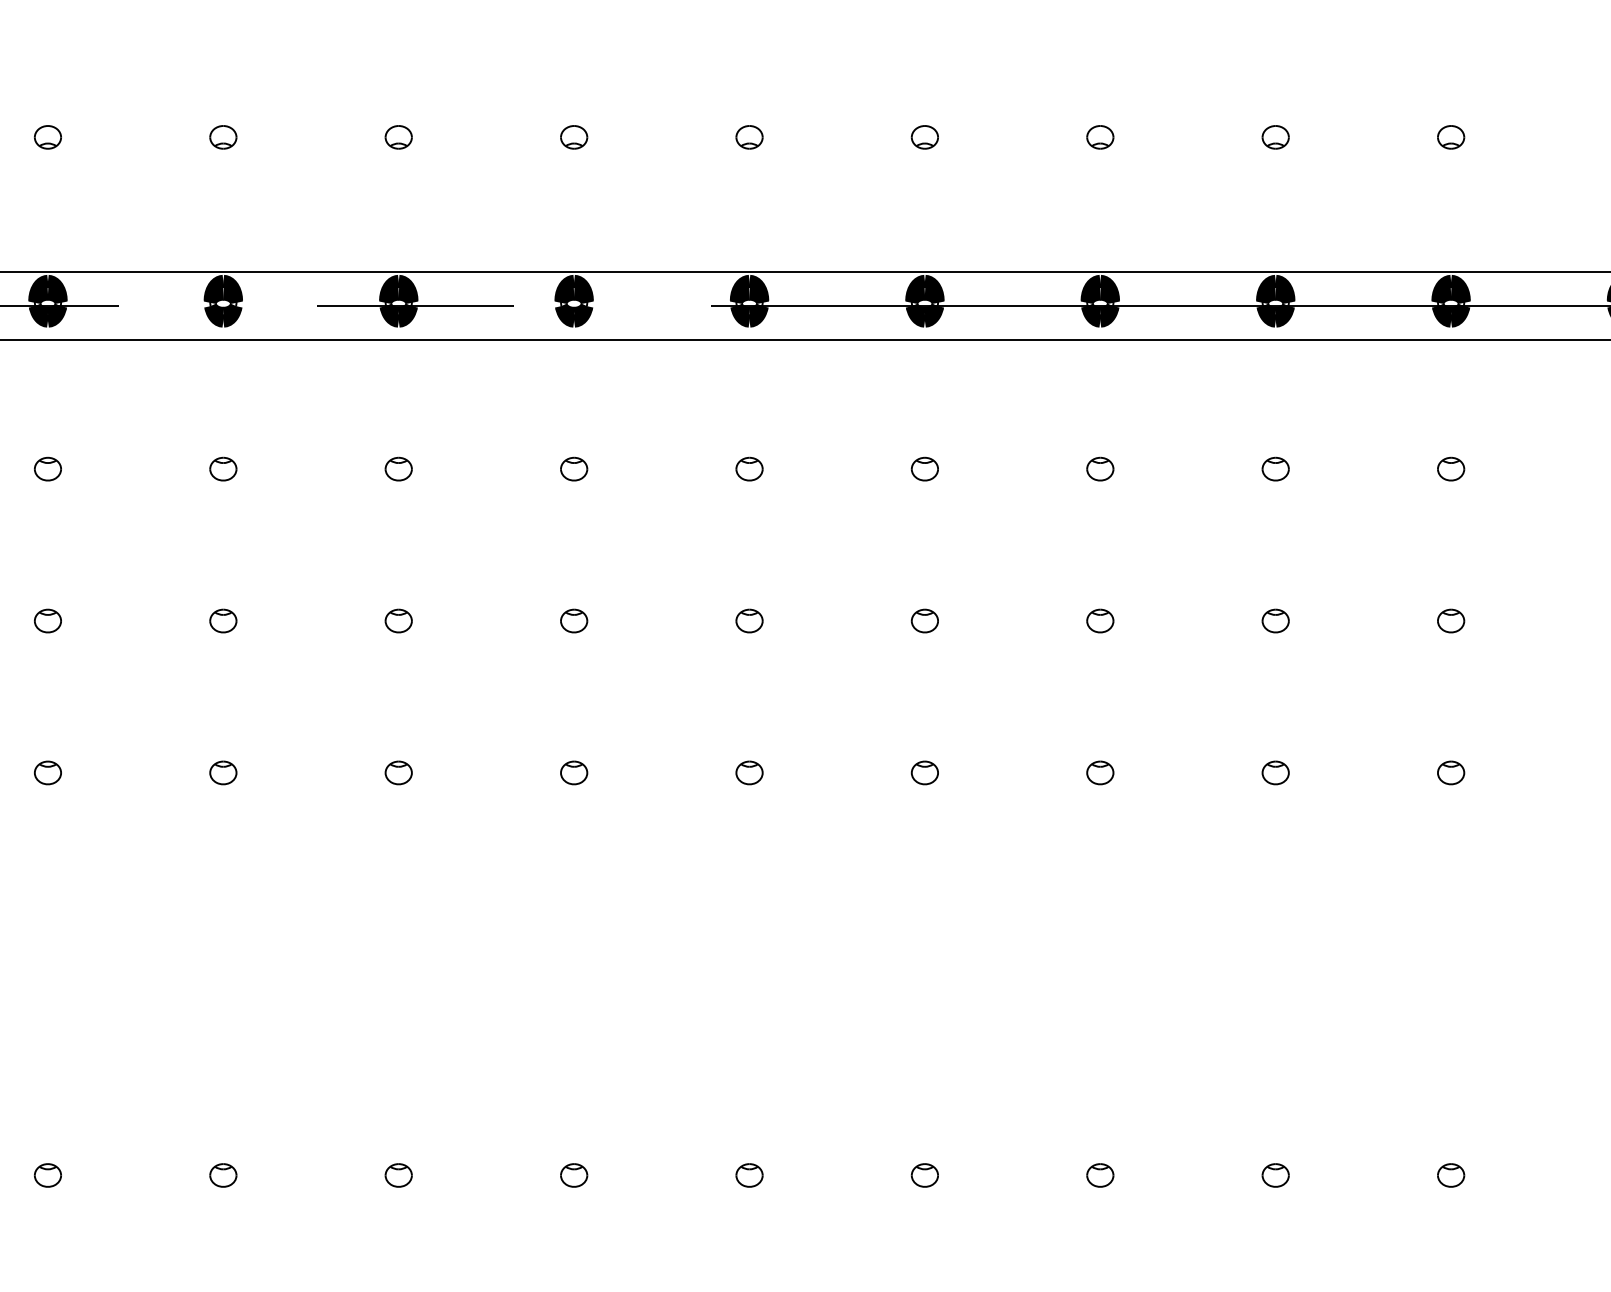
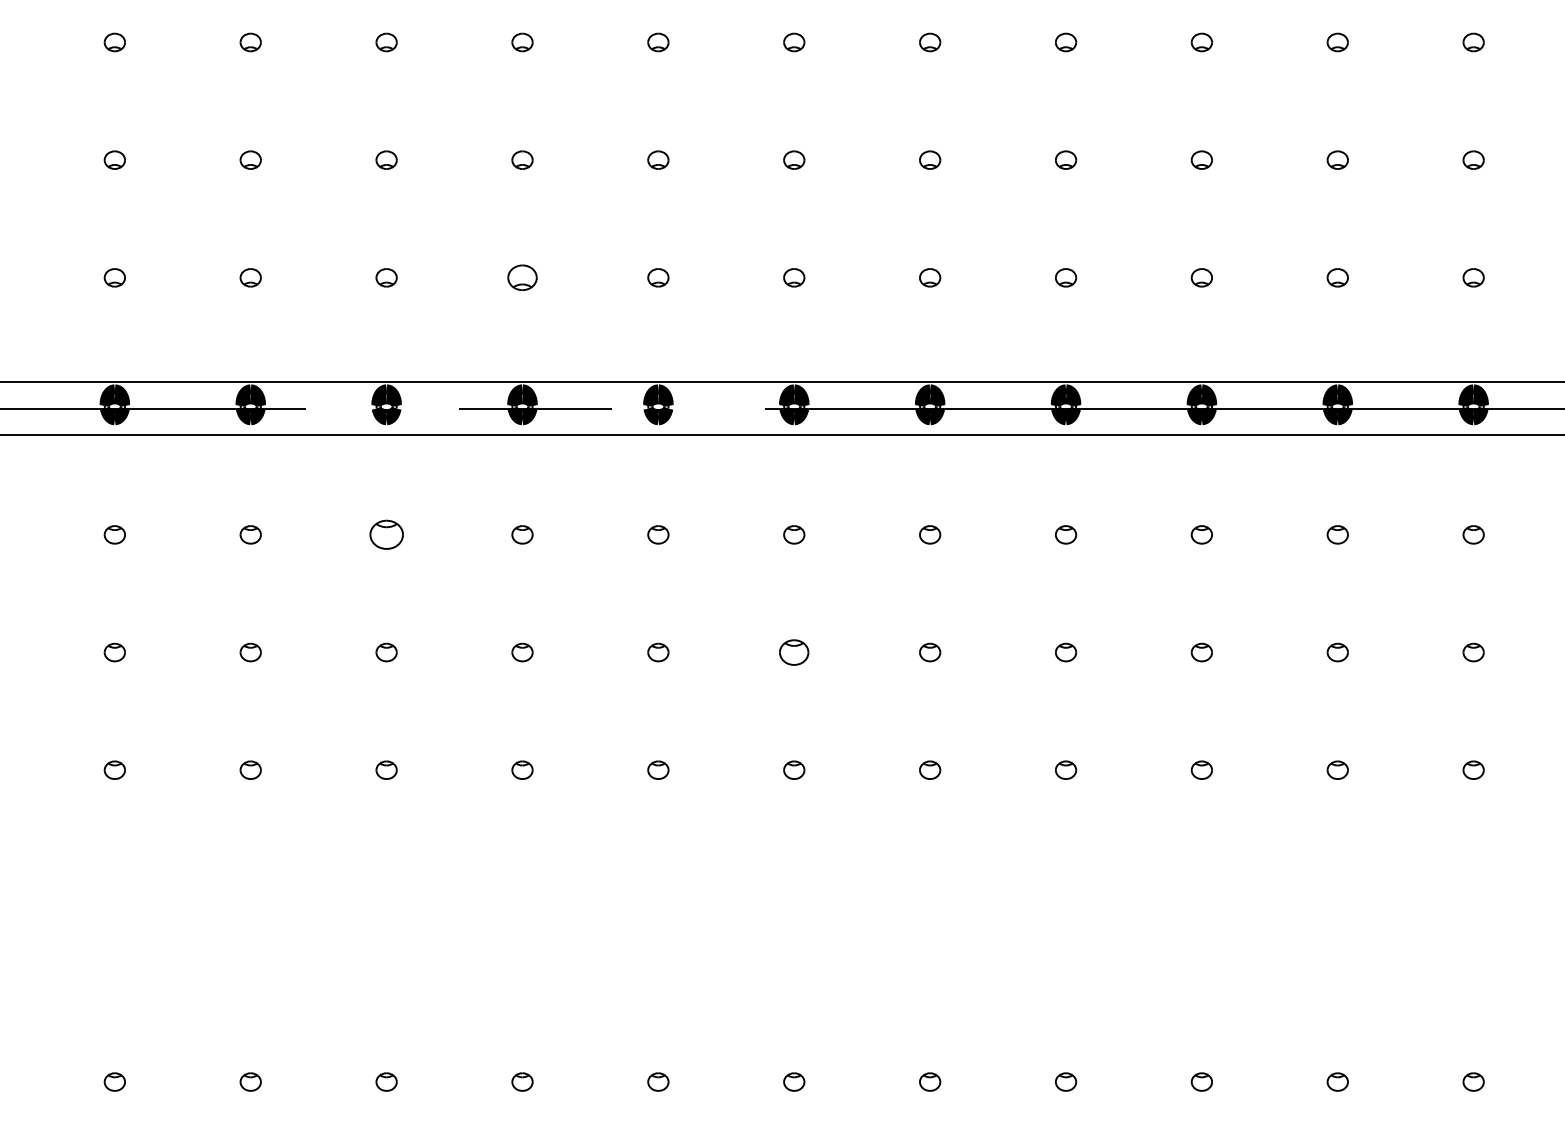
part: (398, 136) -> (522, 277), size x1.4
part: (223, 468) -> (386, 534), size x1.6
part: (749, 620) -> (794, 652), size x1.4

